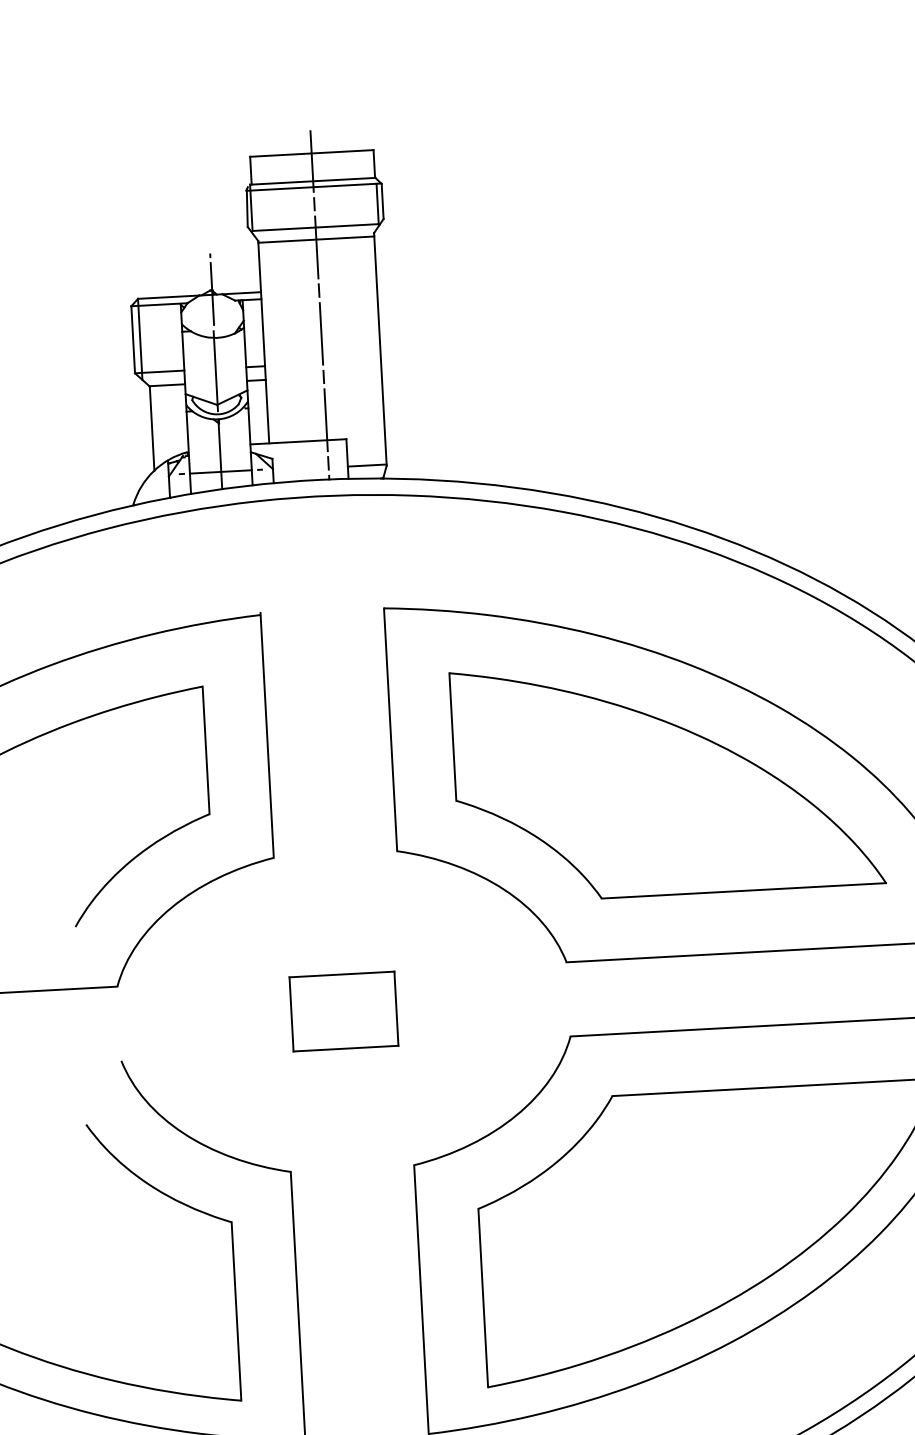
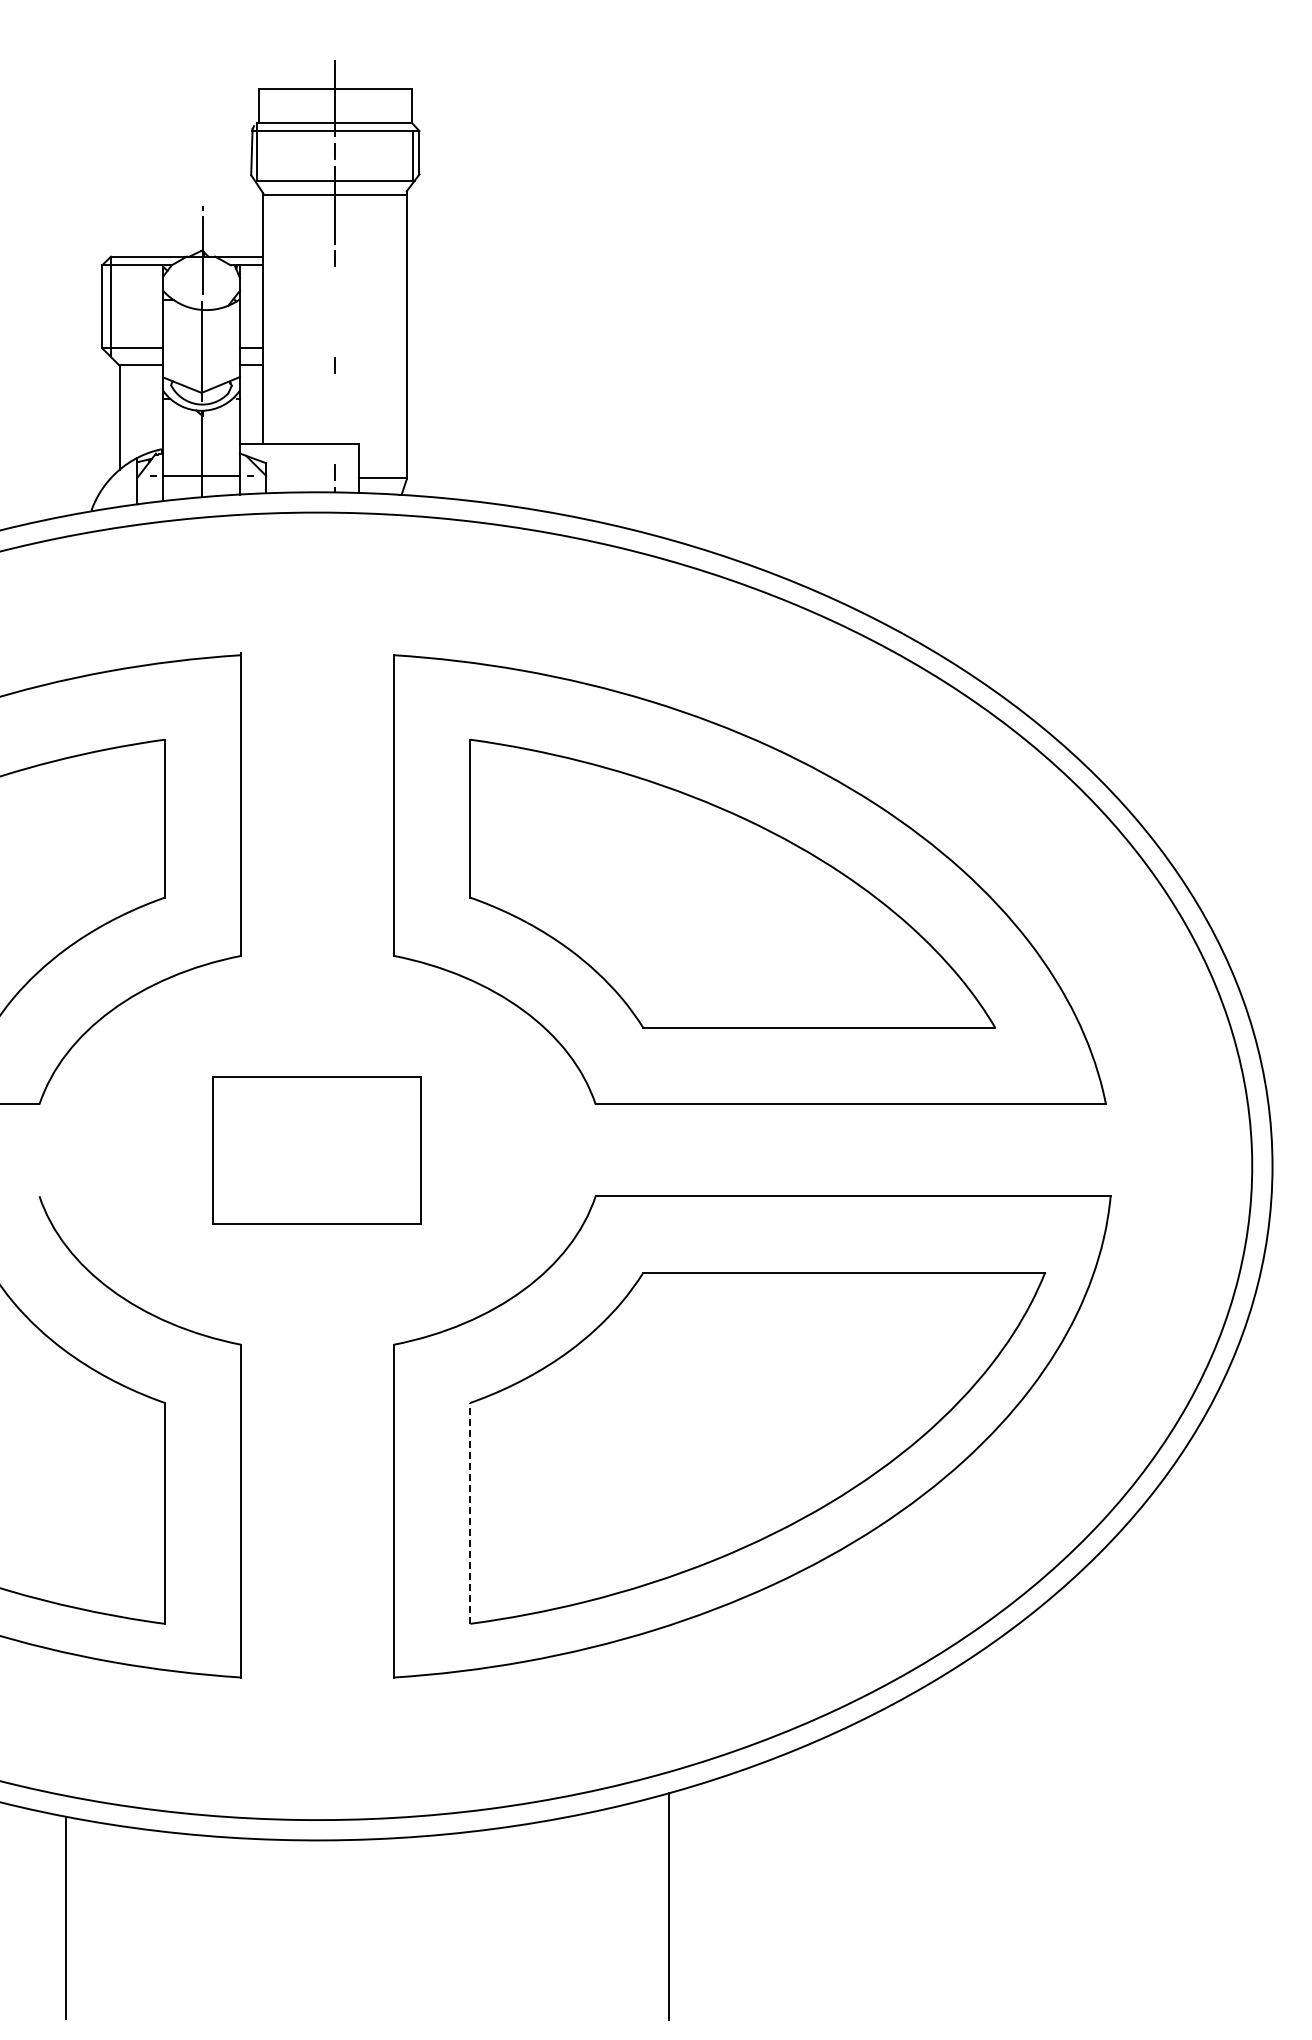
line: (321, 334) -> (335, 312), removed
line: (326, 419) -> (335, 418), removed
part: (343, 1010) -> (317, 1149), size x1.6
line: (483, 1297) -> (470, 1512), solid -> dashed

